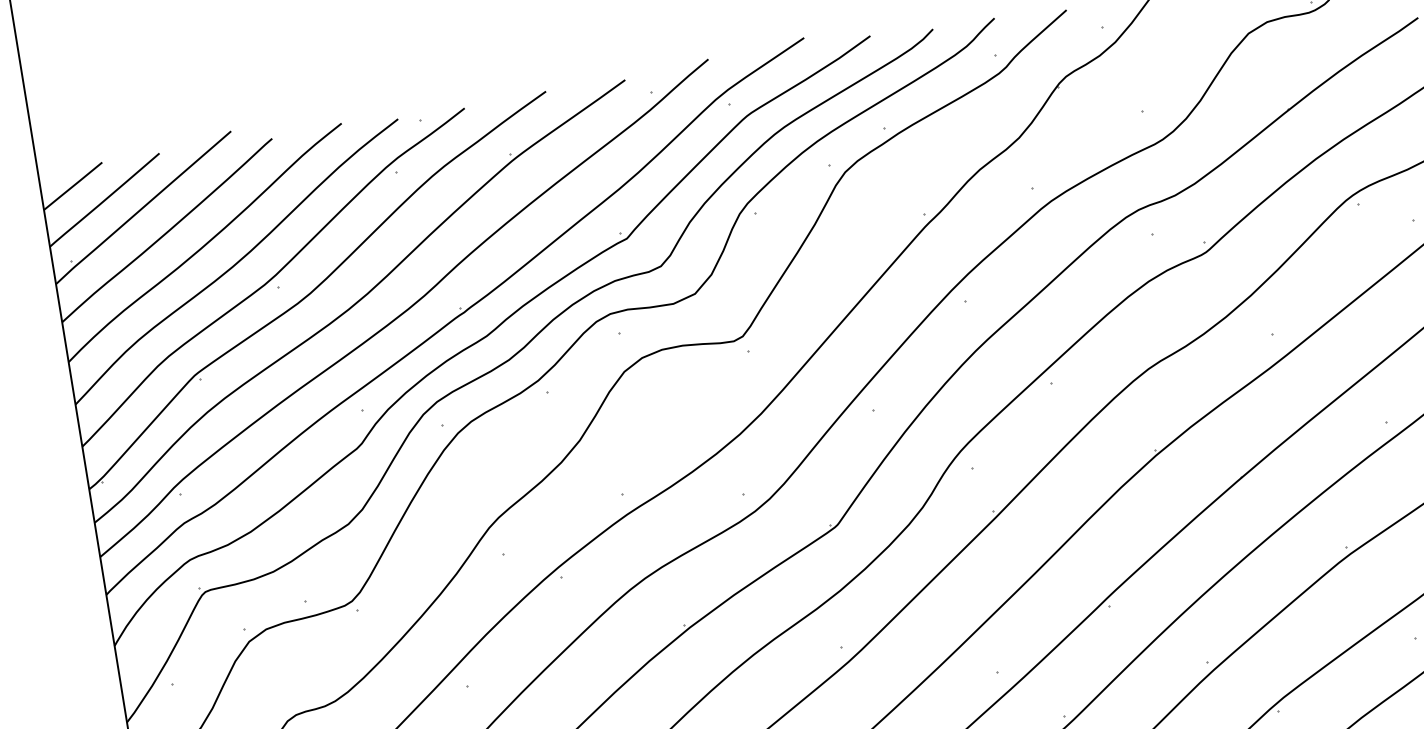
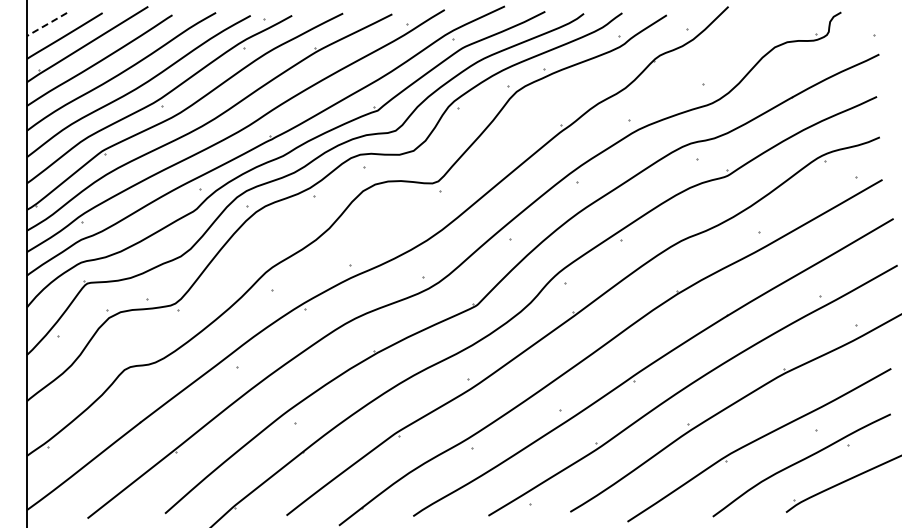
line: (72, 186) -> (46, 24), solid -> dashed

